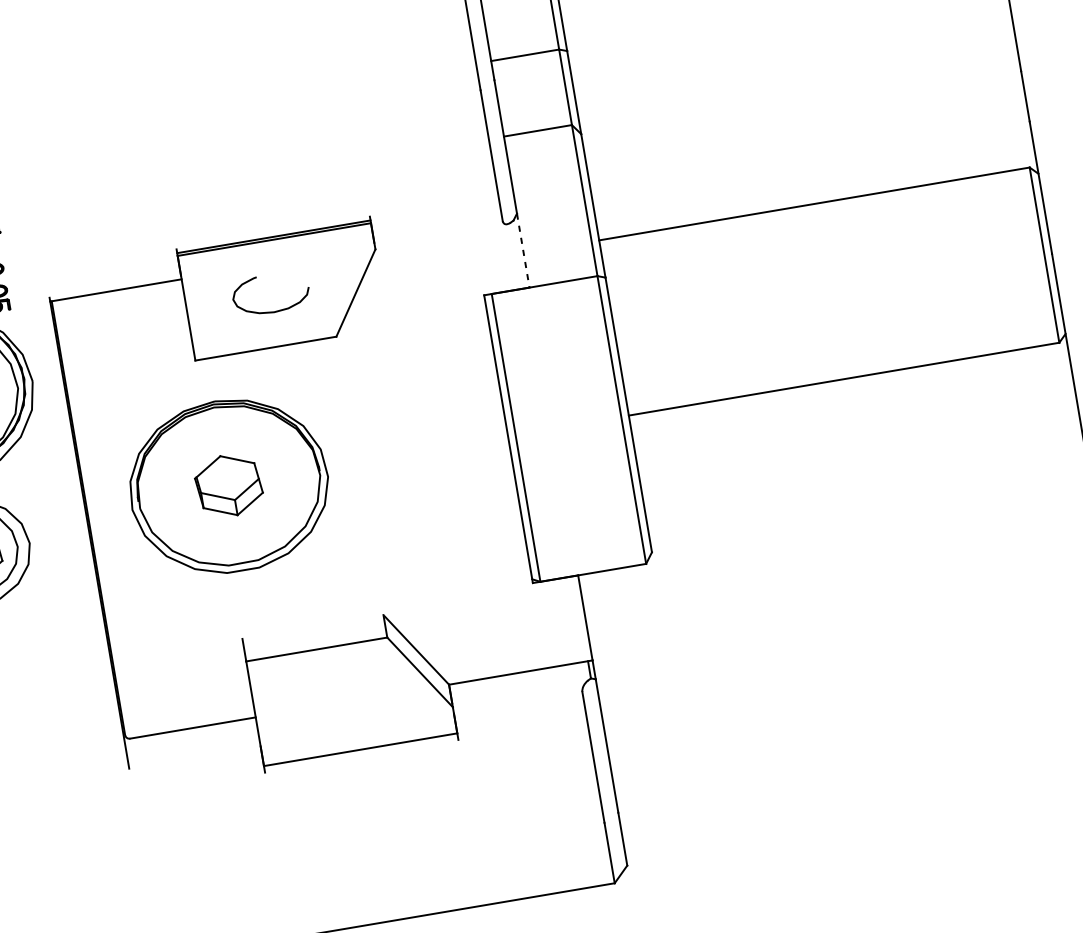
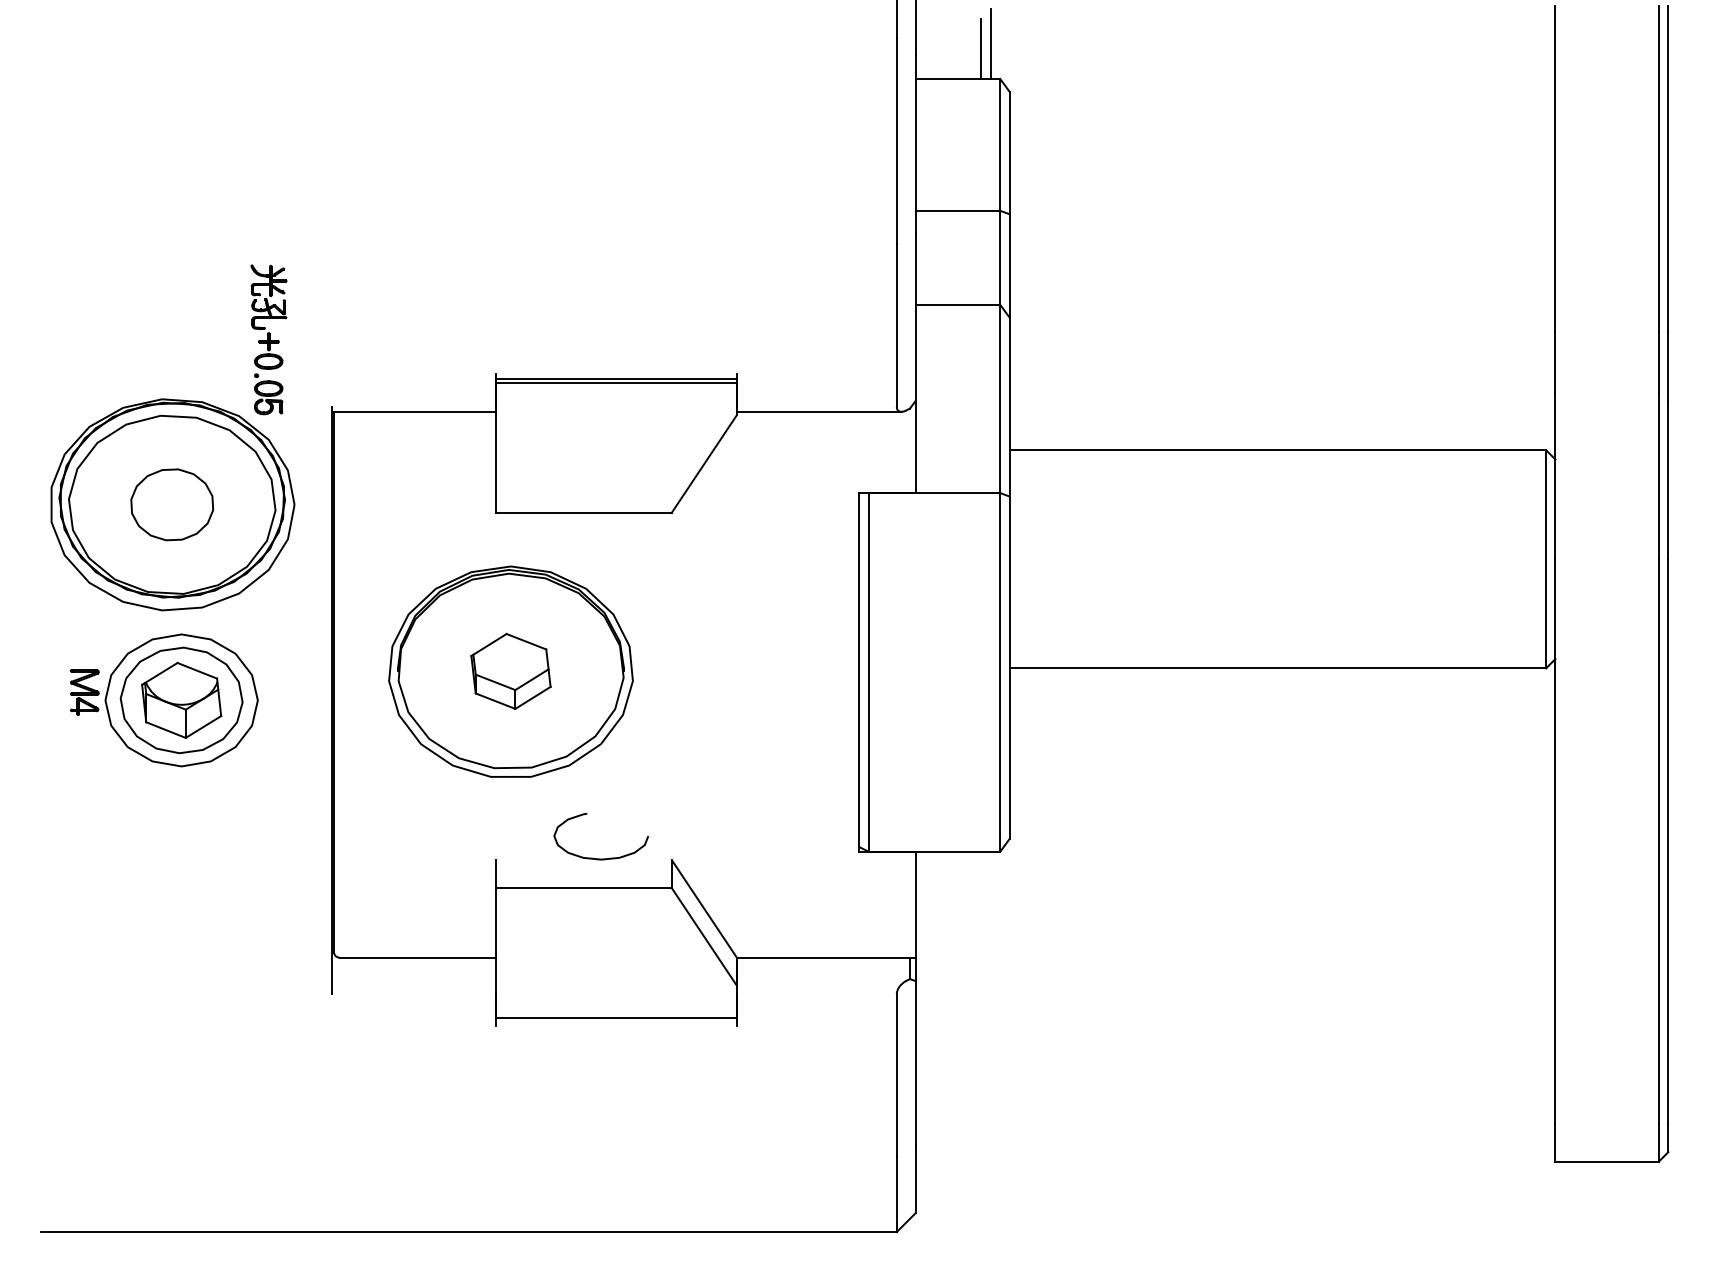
line: (440, 235) -> (818, 411), added
line: (523, 251) -> (915, 447), dashed -> solid
curve: (273, 311) -> (600, 858), moved

